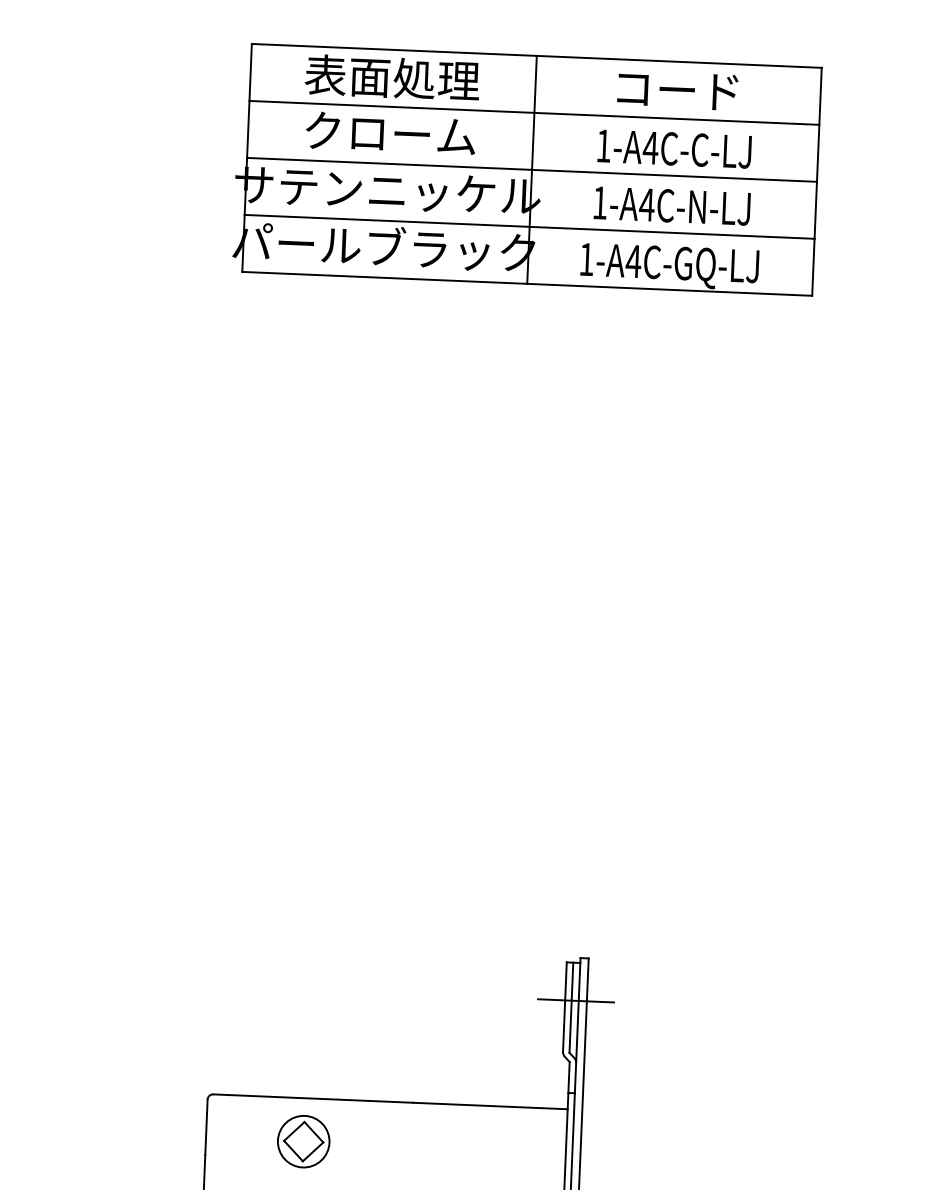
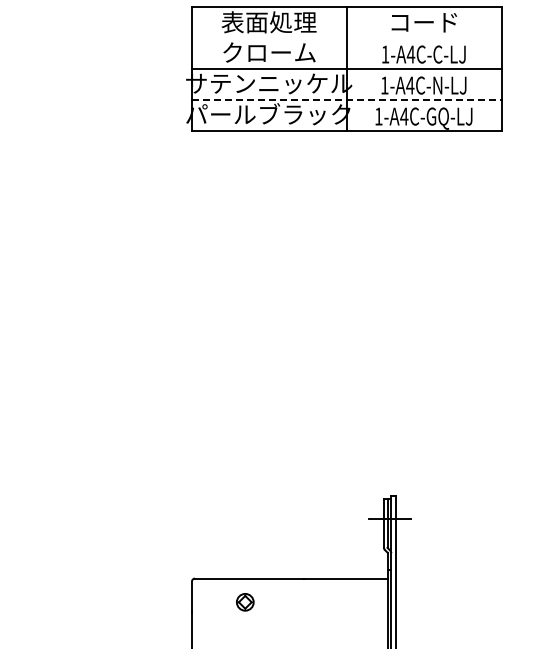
line: (535, 113) -> (347, 38), removed
line: (530, 227) -> (347, 100), solid -> dashed
part: (304, 1142) -> (245, 602), size x0.6

